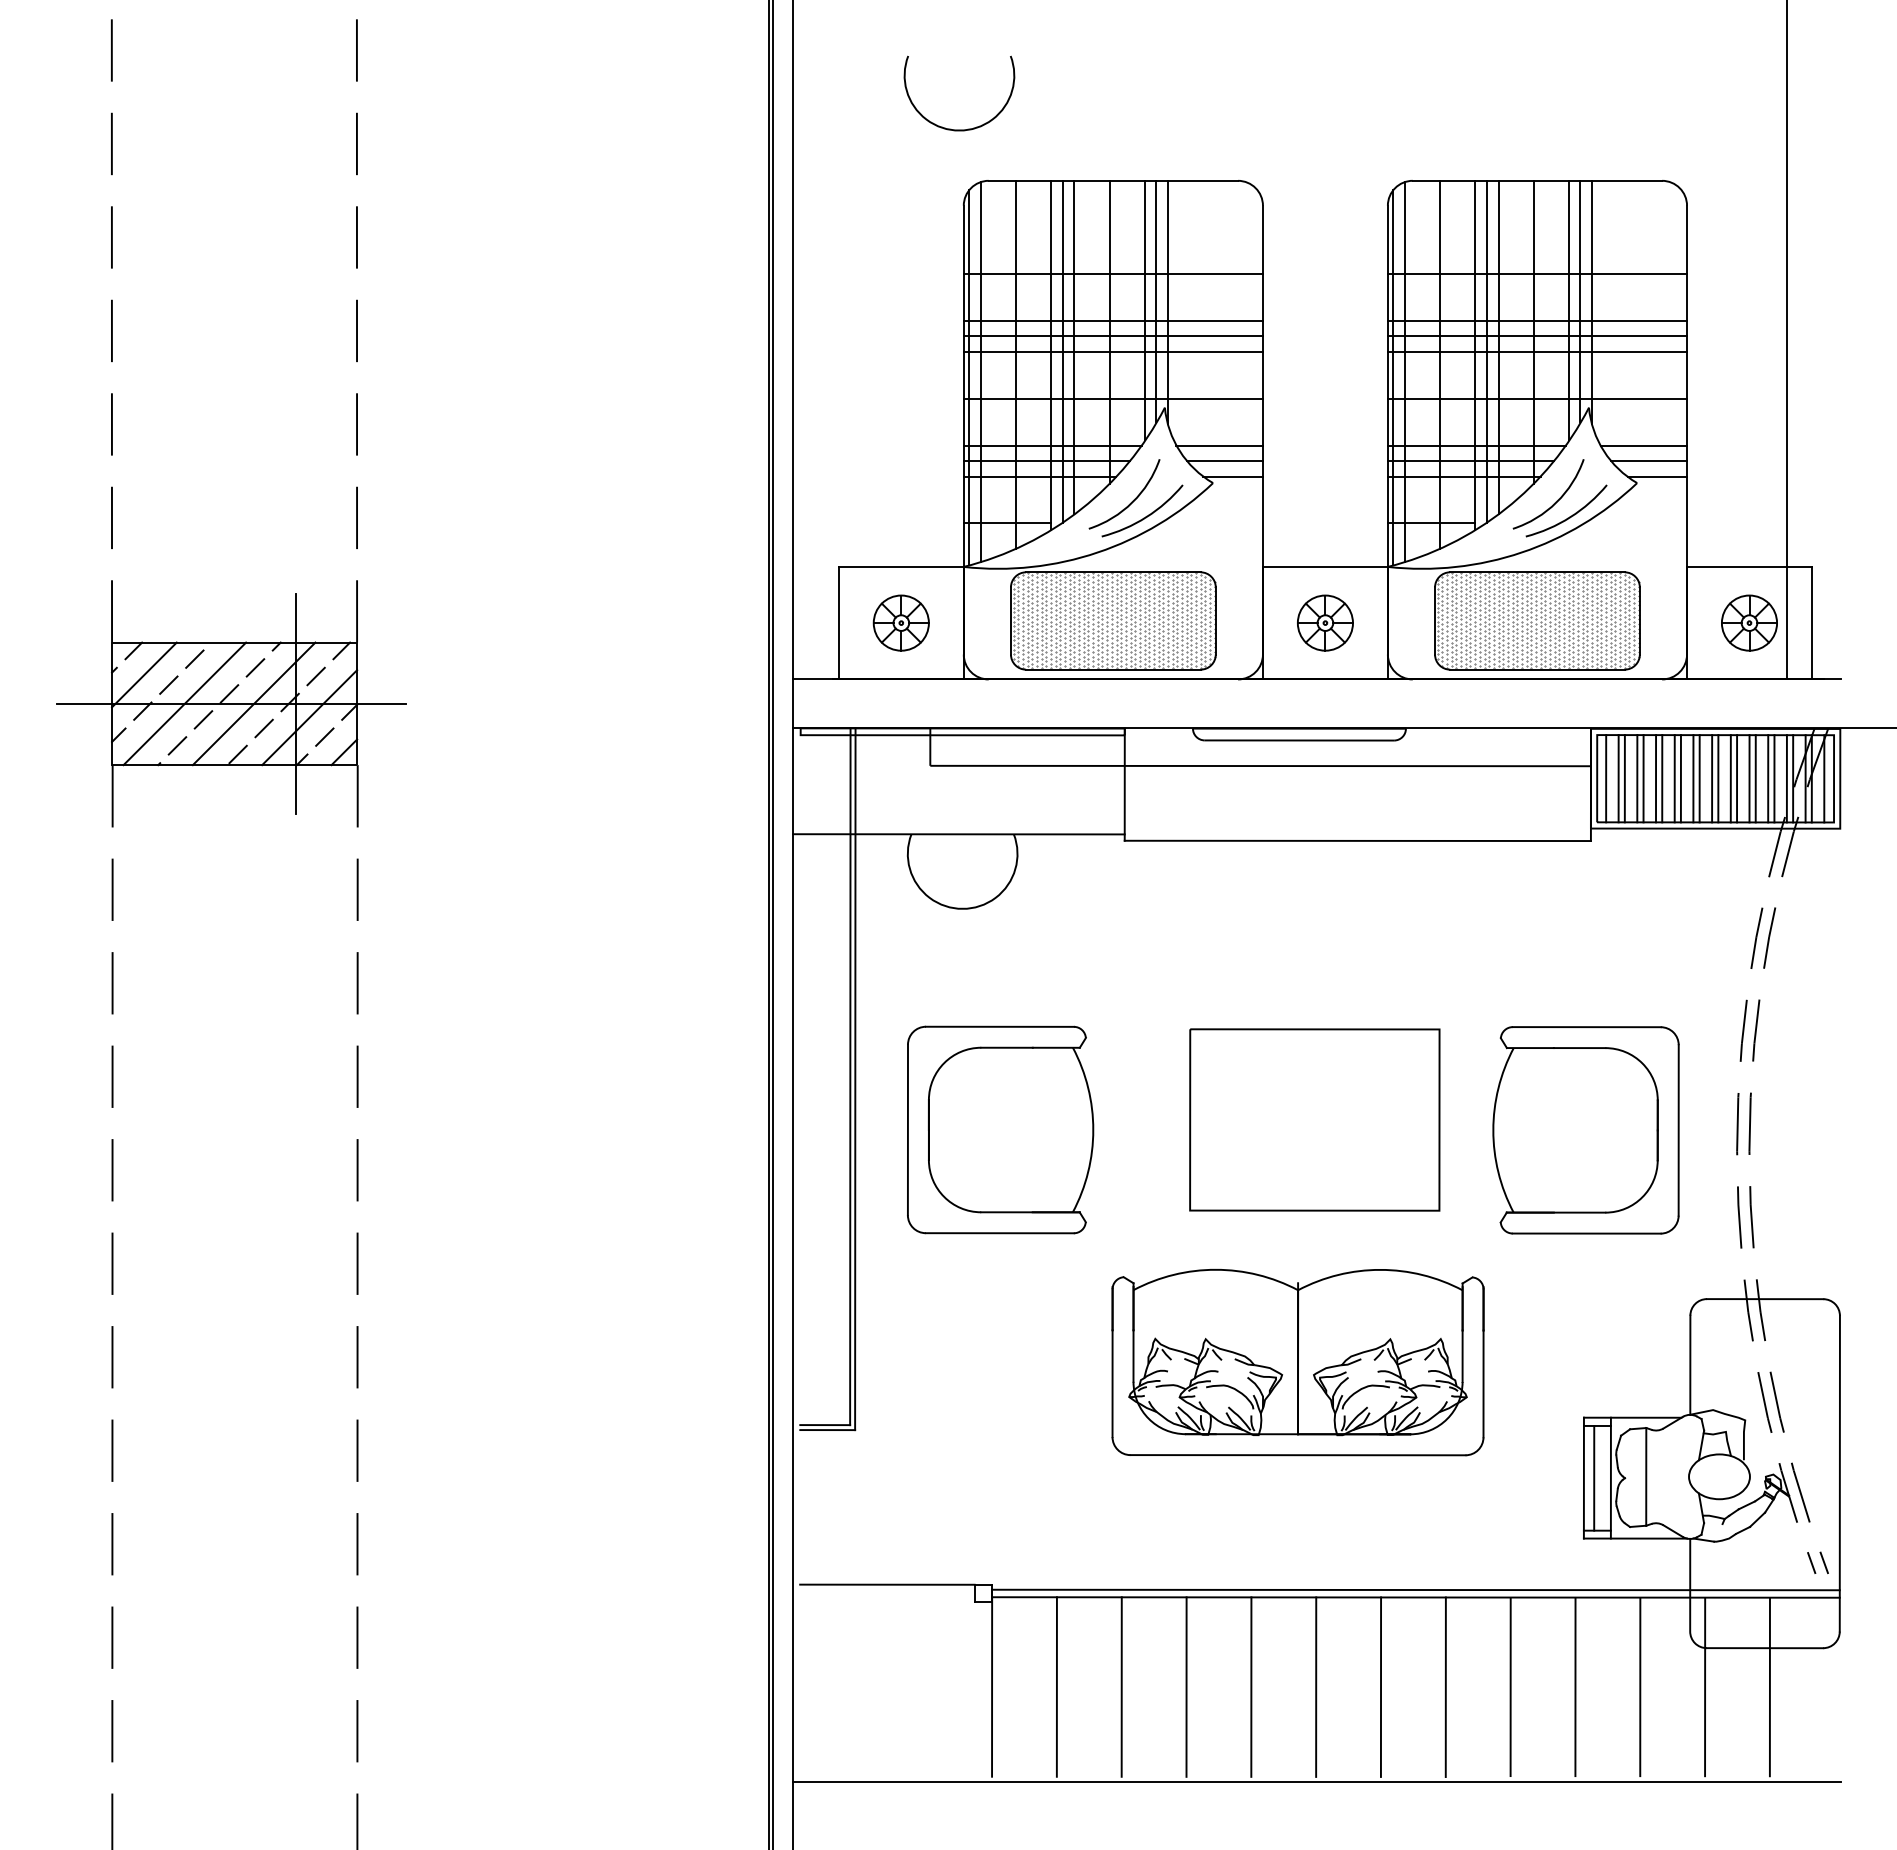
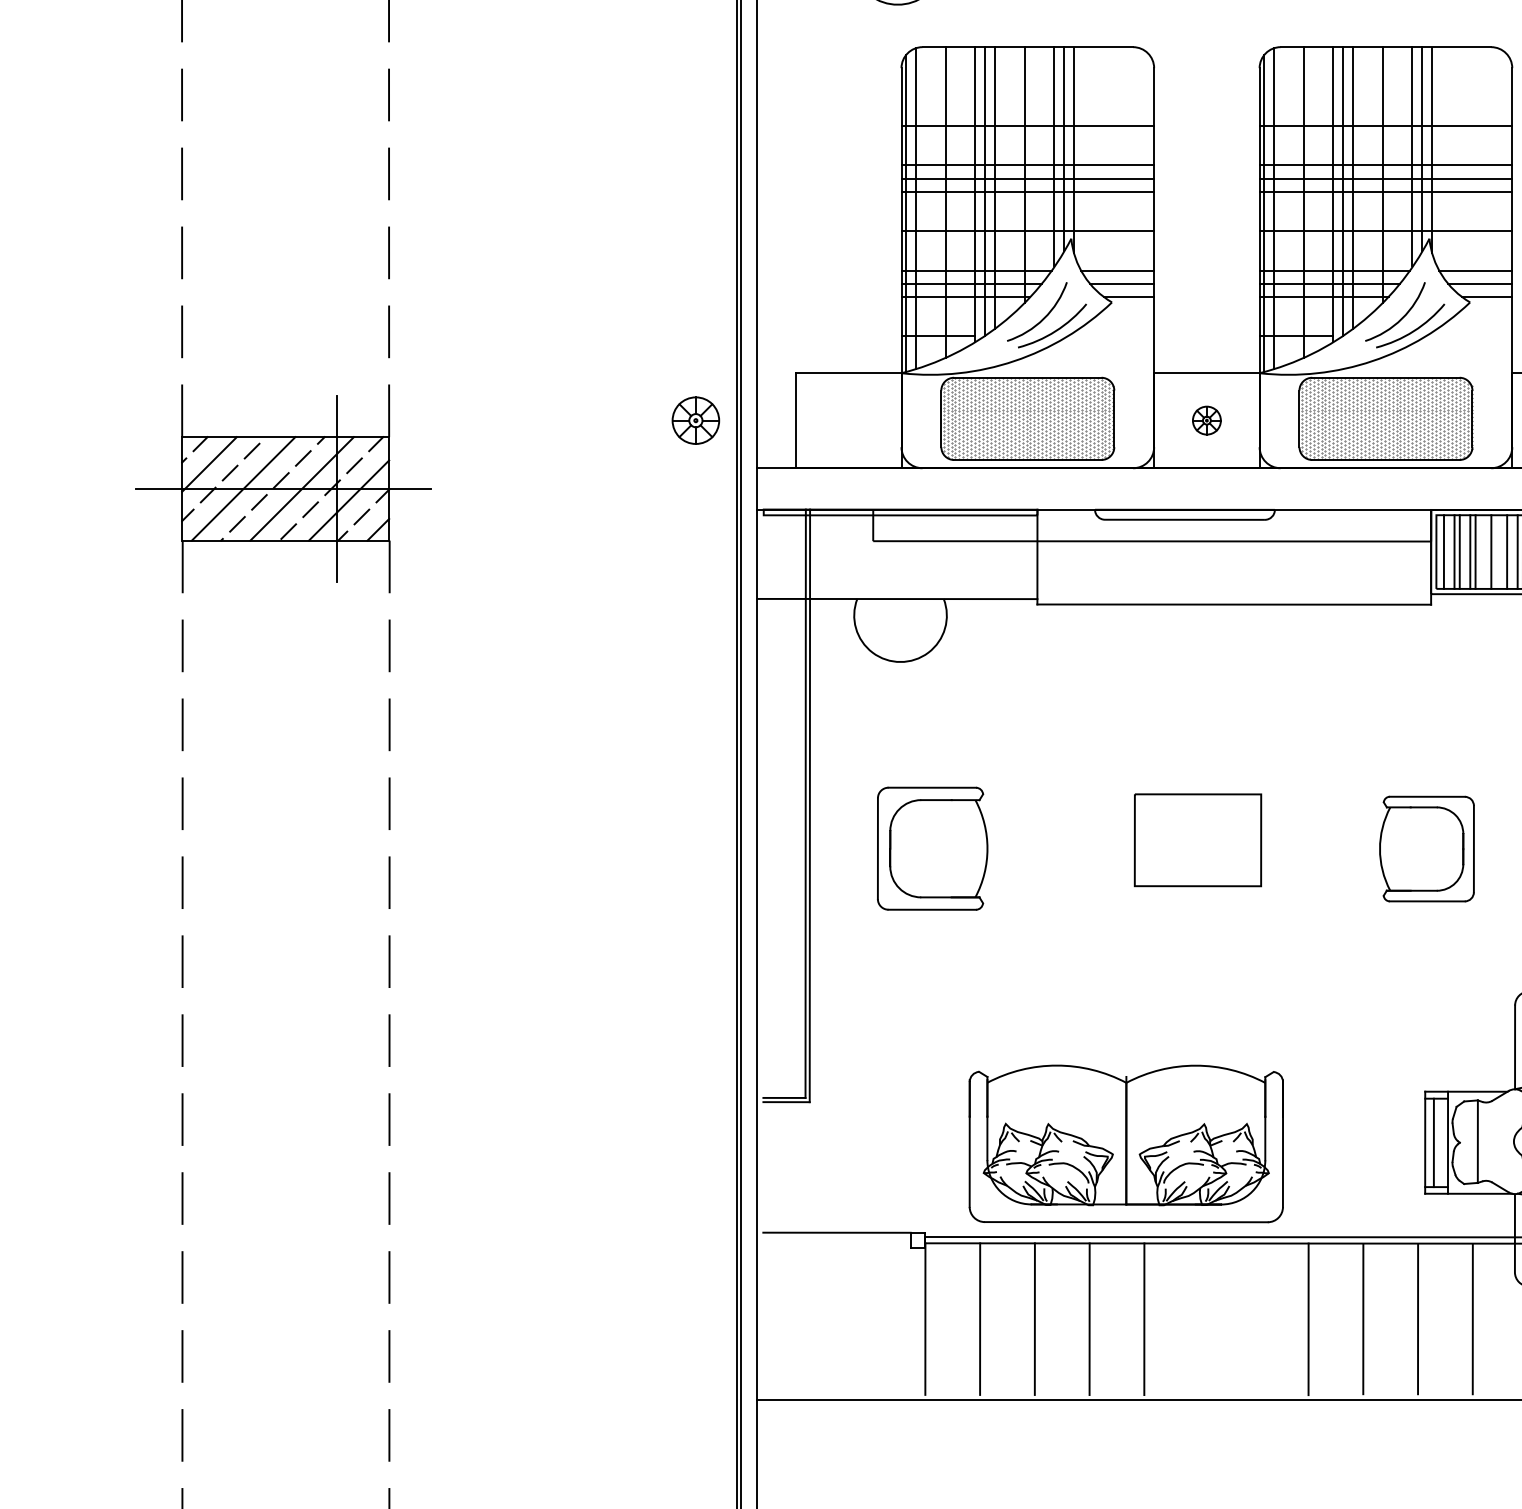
part: (900, 622) -> (695, 420), moved
part: (1325, 622) -> (1206, 420), size x0.6
line: (1656, 778) -> (1486, 551), removed
line: (1674, 778) -> (1501, 551), removed
part: (1314, 1119) -> (1197, 839), size x0.6
part: (1000, 1129) -> (932, 848), size x0.7
part: (1585, 1130) -> (1426, 849), size x0.6
part: (1297, 1362) -> (1125, 1143), moved
line: (1316, 1686) -> (1199, 1318), removed
line: (1380, 1686) -> (1253, 1318), removed

